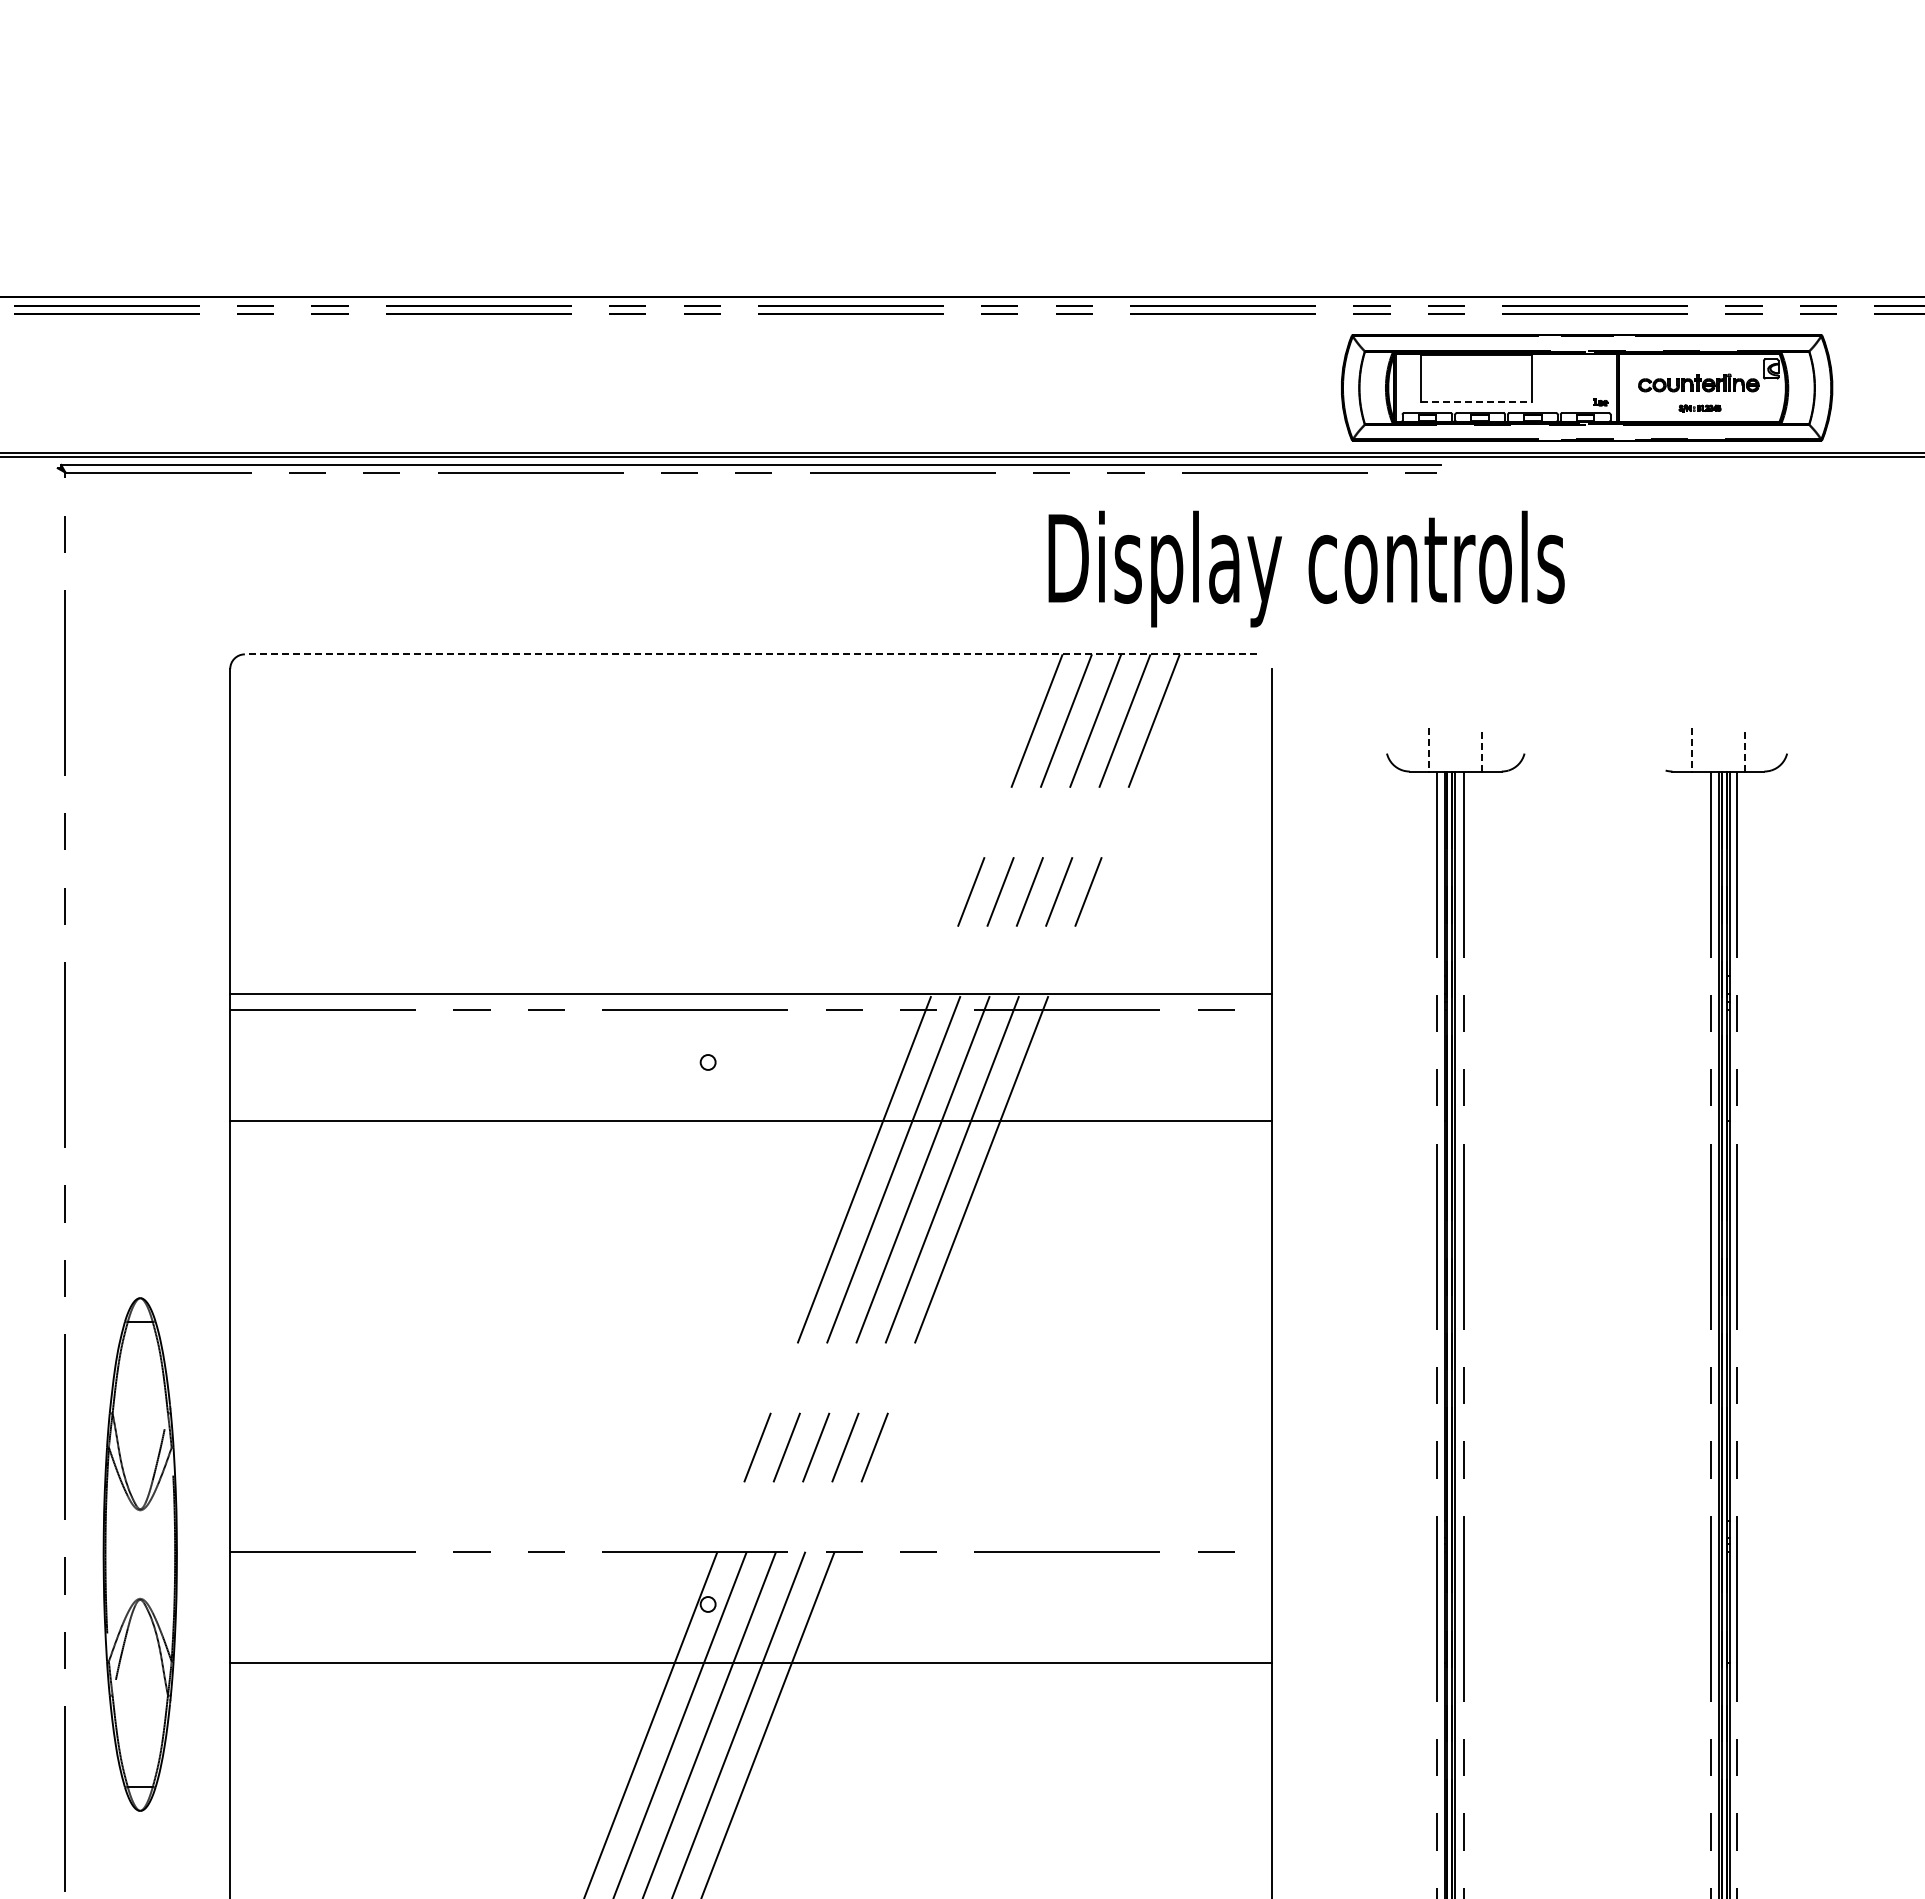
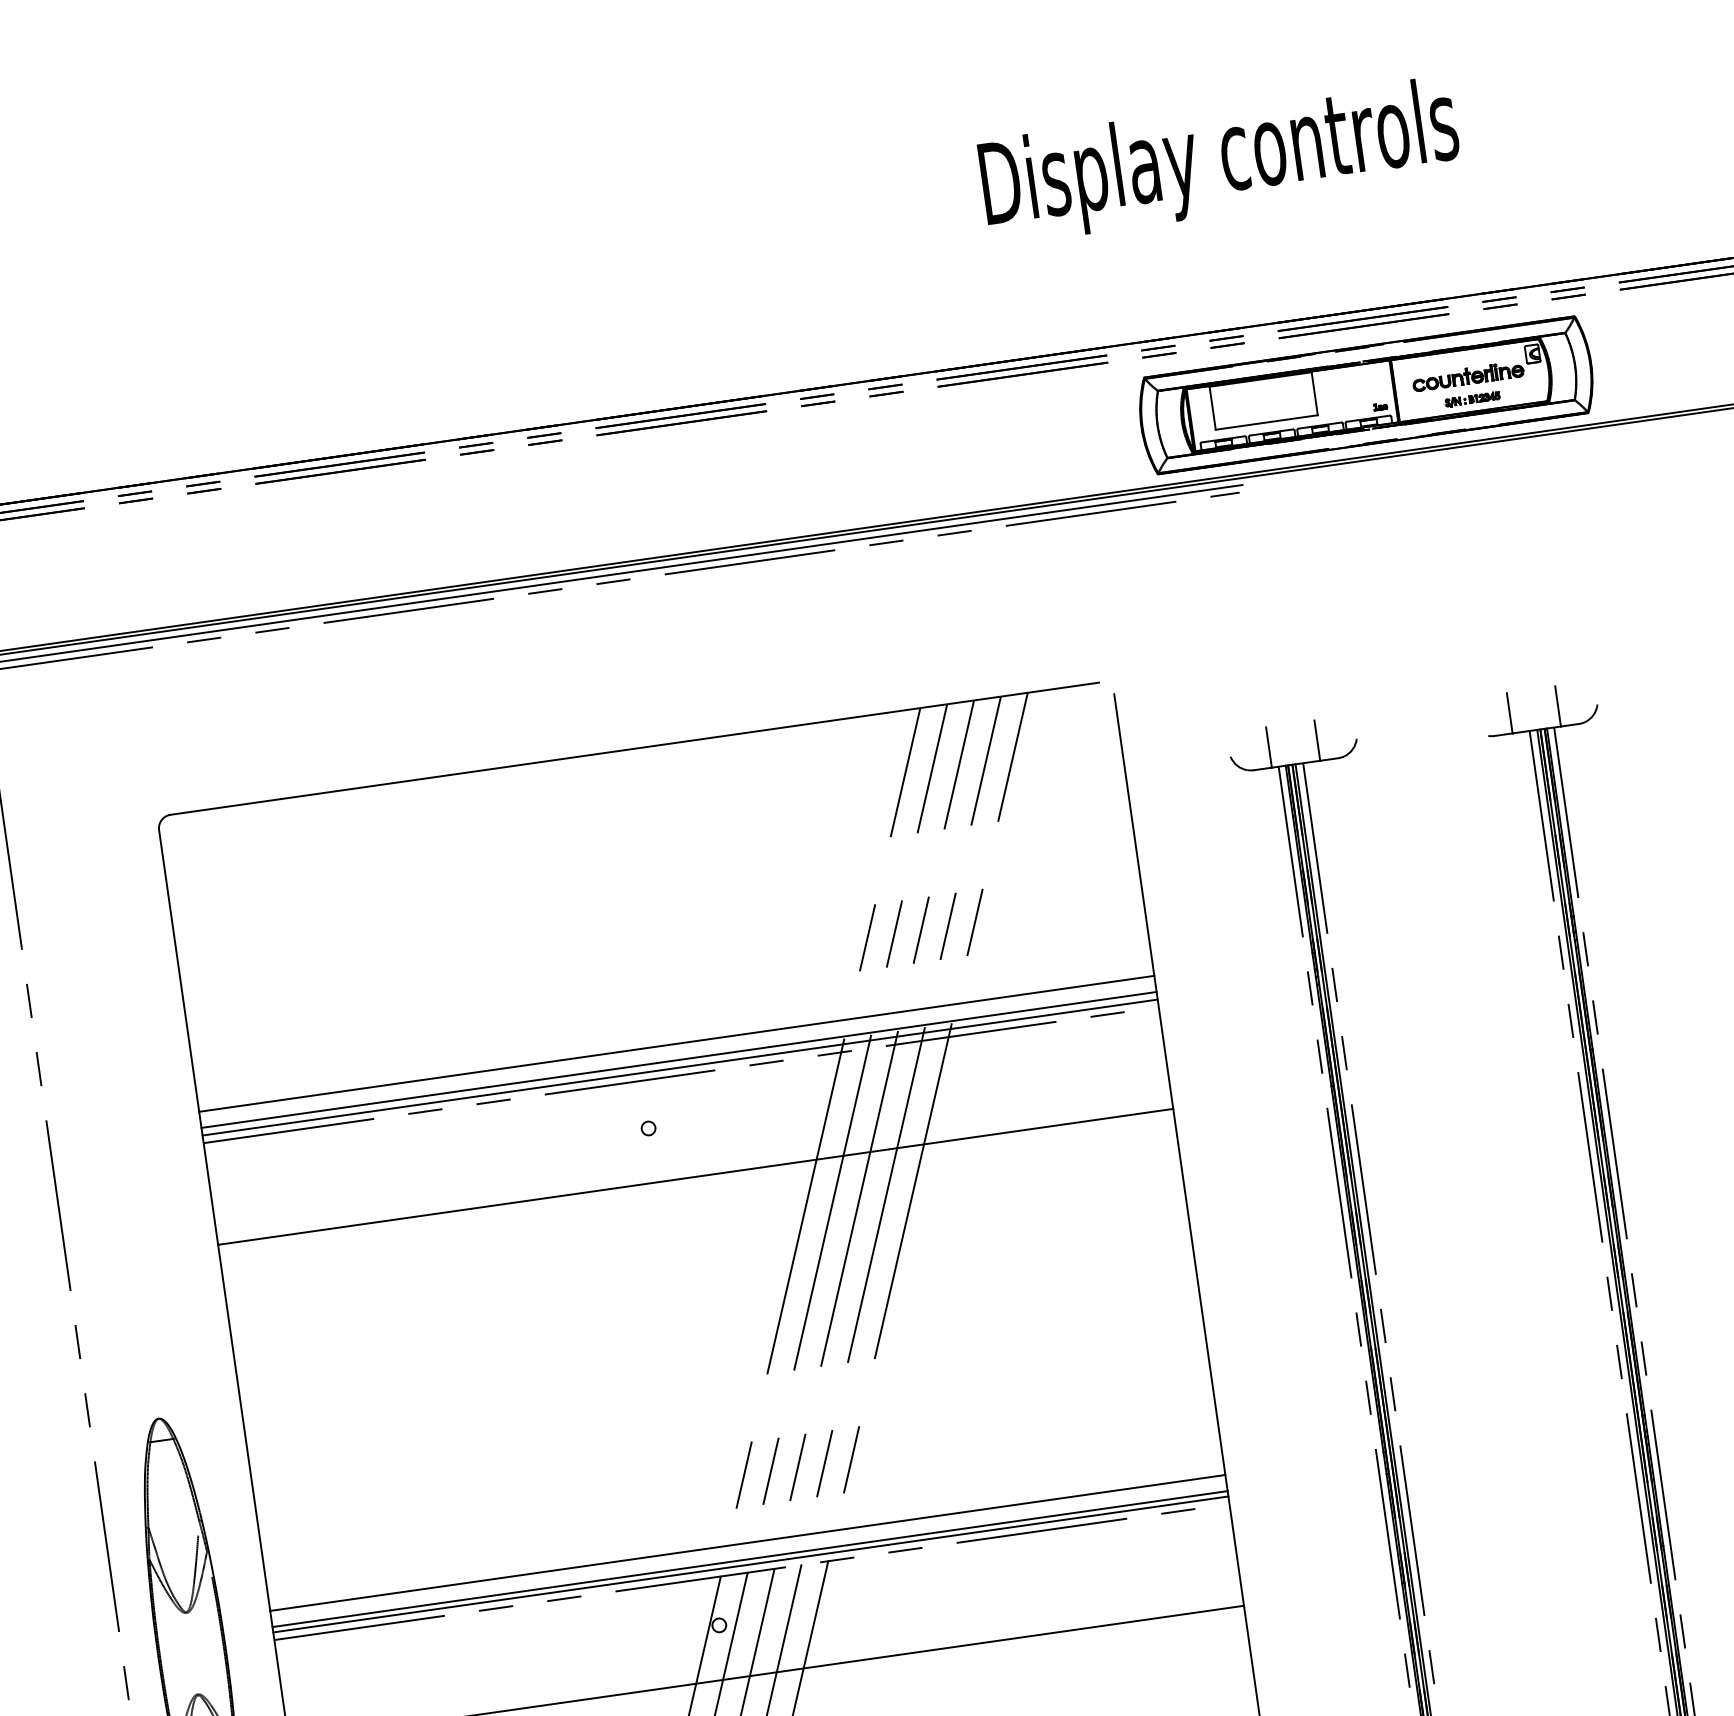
line: (1476, 401) -> (1266, 422), dashed -> solid
part: (1699, 408) -> (1472, 399), size x1.43
text: (1306, 568) -> (1220, 160), moved
line: (750, 654) -> (634, 748), dashed -> solid
line: (1429, 749) -> (1269, 747), dashed -> solid
line: (1482, 749) -> (1317, 740), dashed -> solid
line: (1692, 749) -> (1510, 713), dashed -> solid
line: (1744, 749) -> (1557, 706), dashed -> solid
line: (751, 976) -> (677, 1044), added
line: (751, 1002) -> (680, 1067), added
line: (751, 1520) -> (748, 1542), added
line: (751, 1538) -> (750, 1559), added
line: (751, 1544) -> (751, 1564), added

